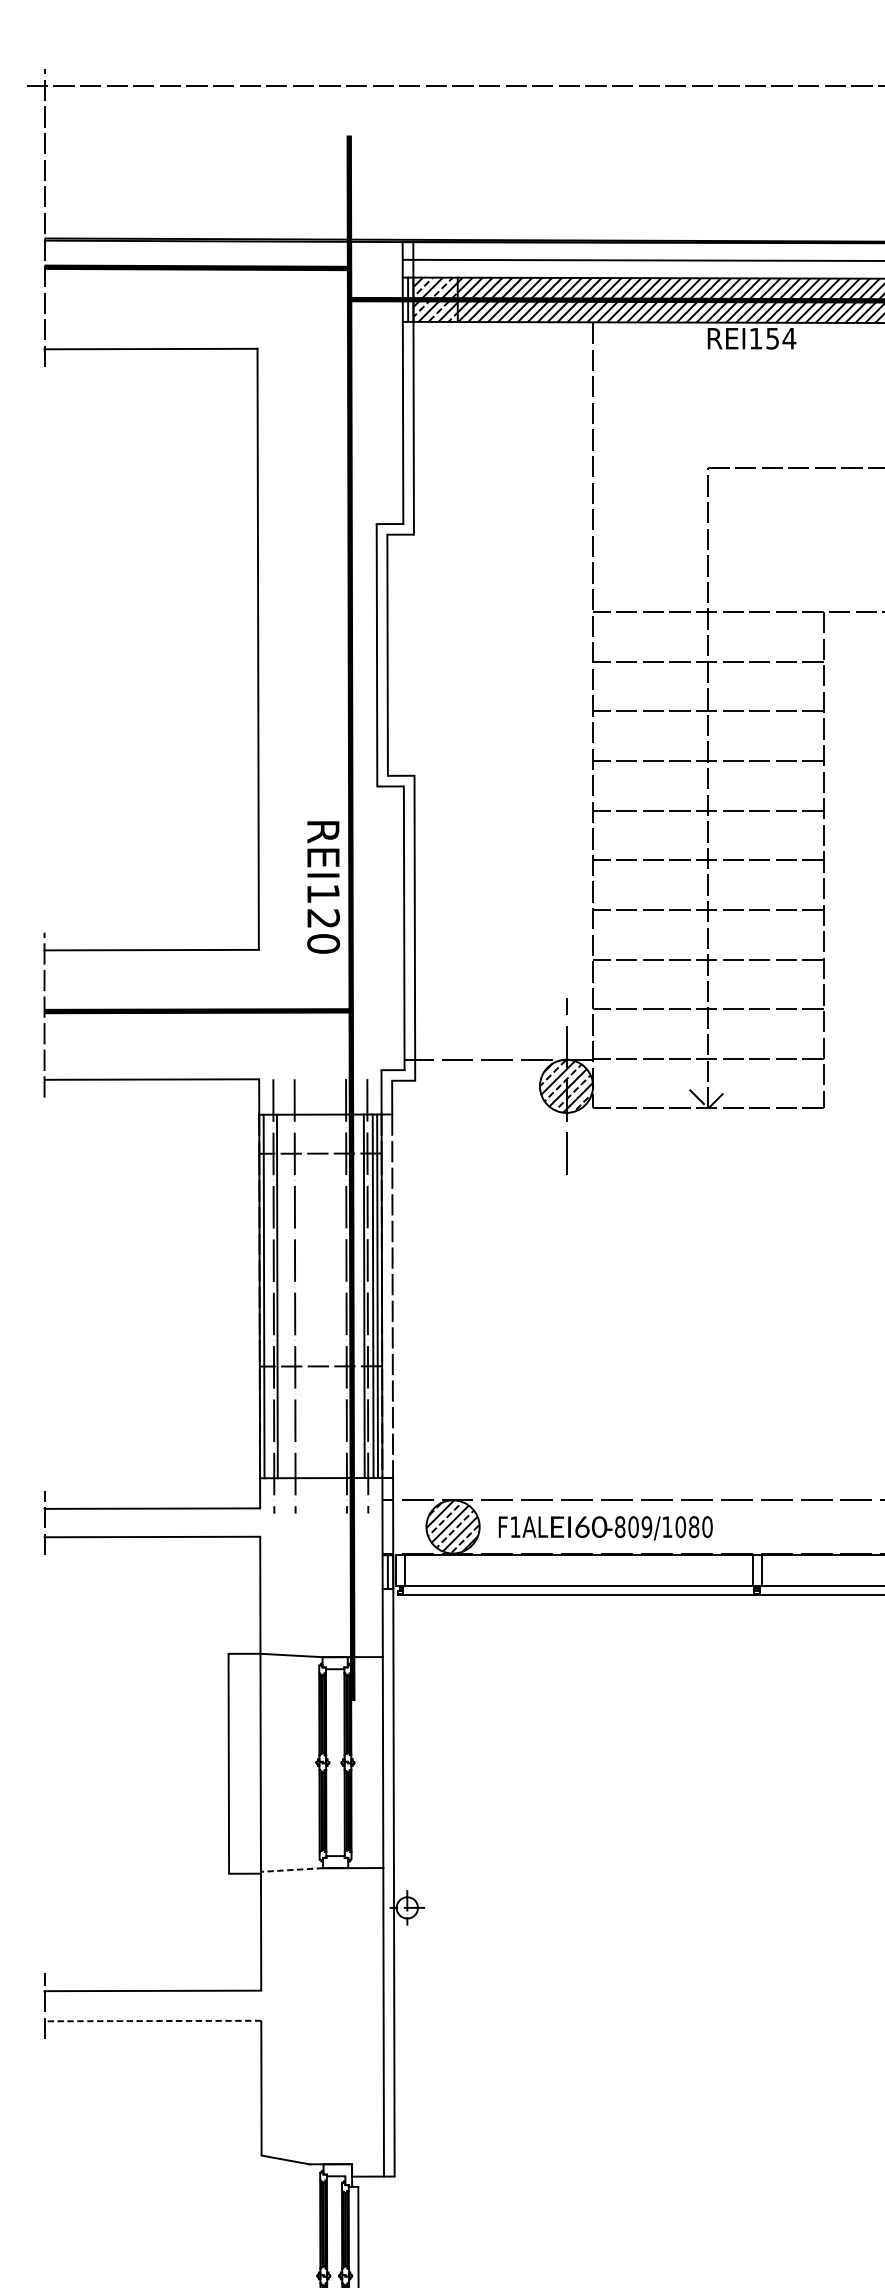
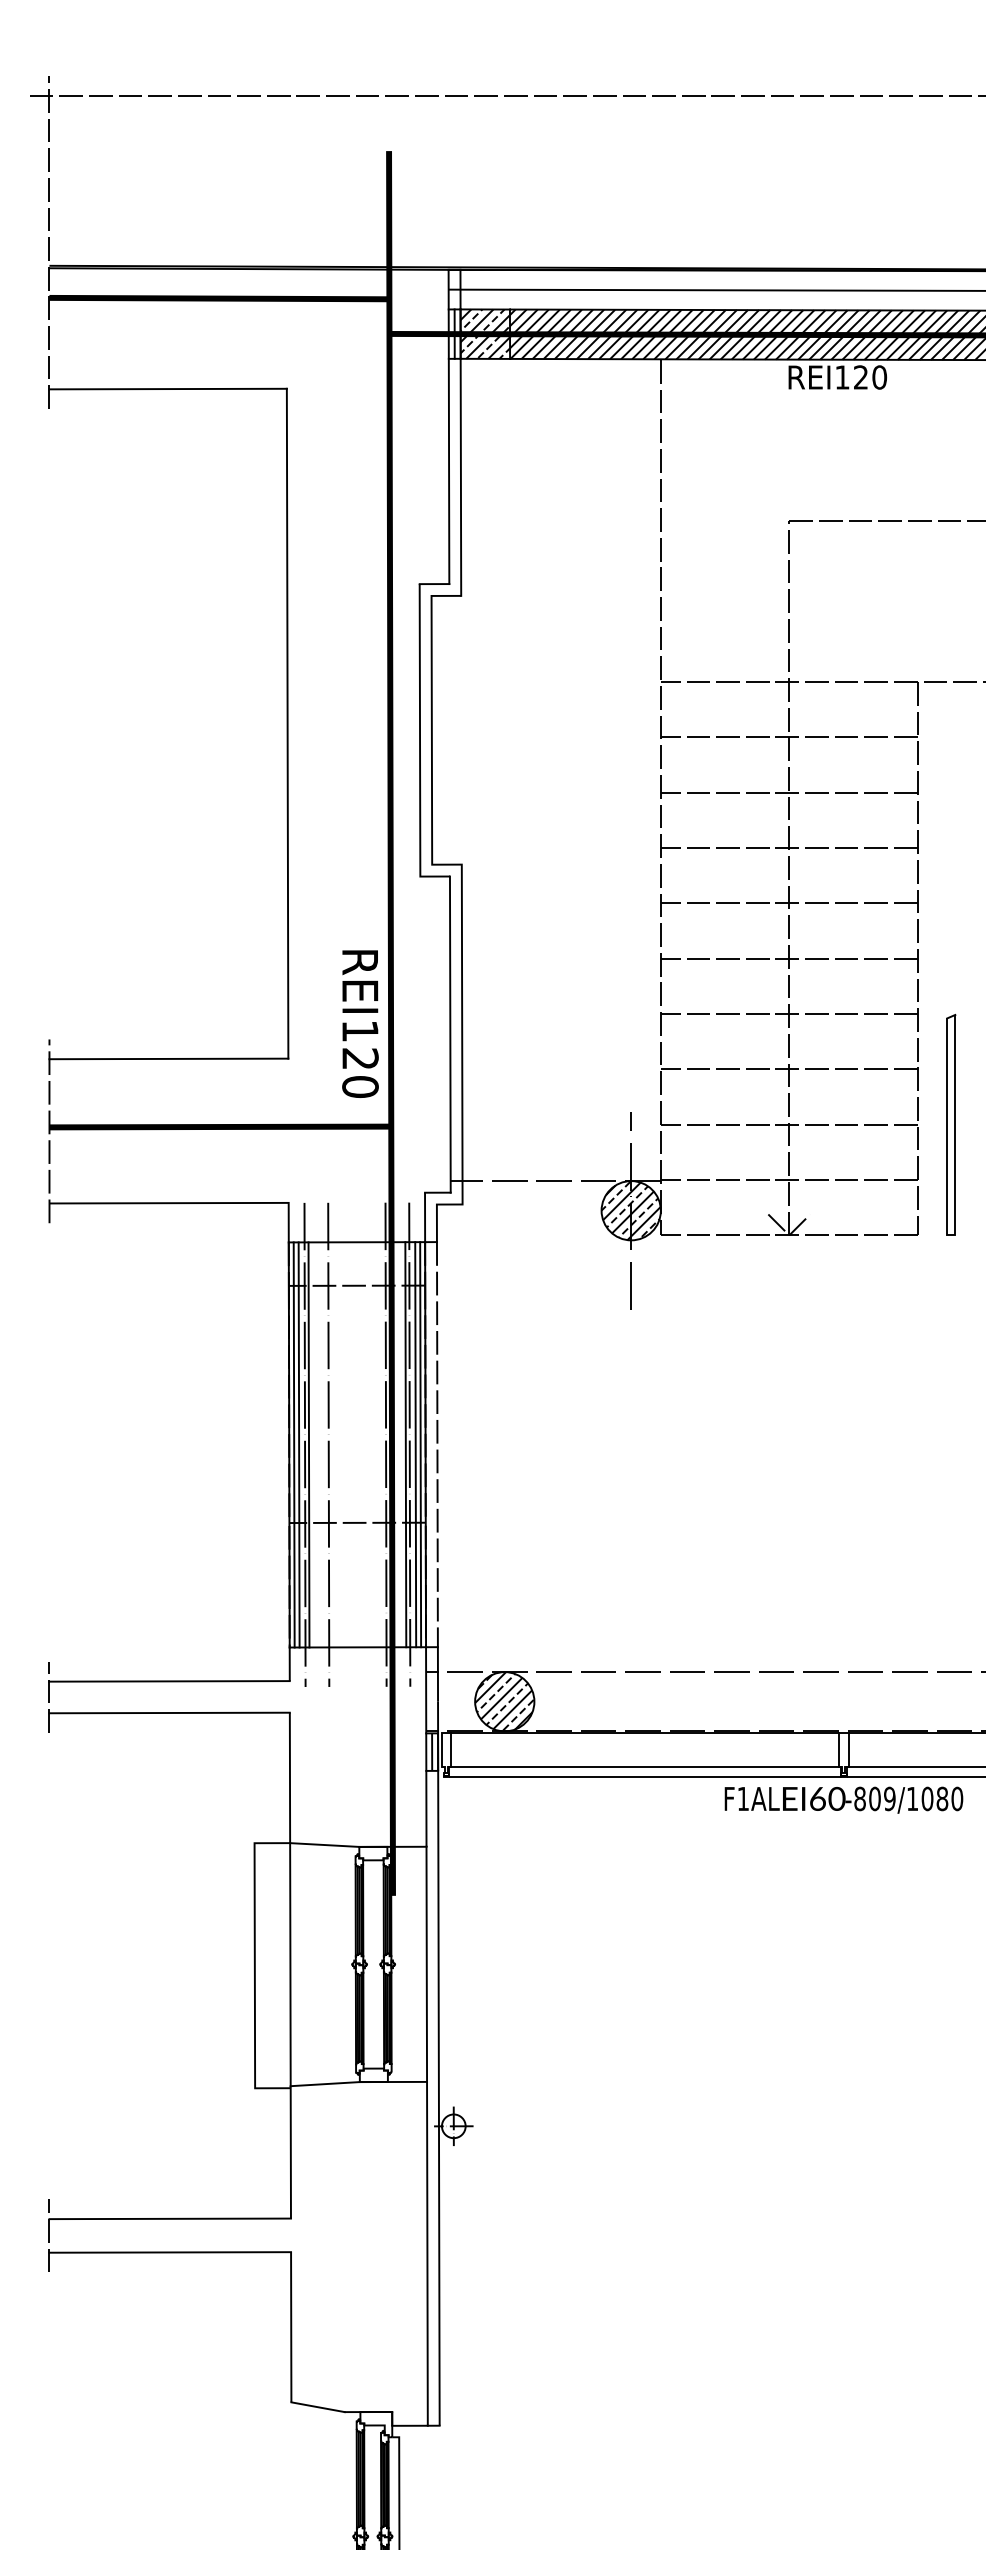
text: (781, 338) -> (870, 377), REI154 -> REI120
text: (323, 886) -> (360, 1023), moved
part: (853, 1008) -> (951, 1124), added
line: (267, 1296) -> (298, 1444), added
text: (605, 1527) -> (843, 1799), moved
line: (292, 1870) -> (325, 2084), dashed -> solid
line: (153, 2021) -> (170, 2252), dashed -> solid

